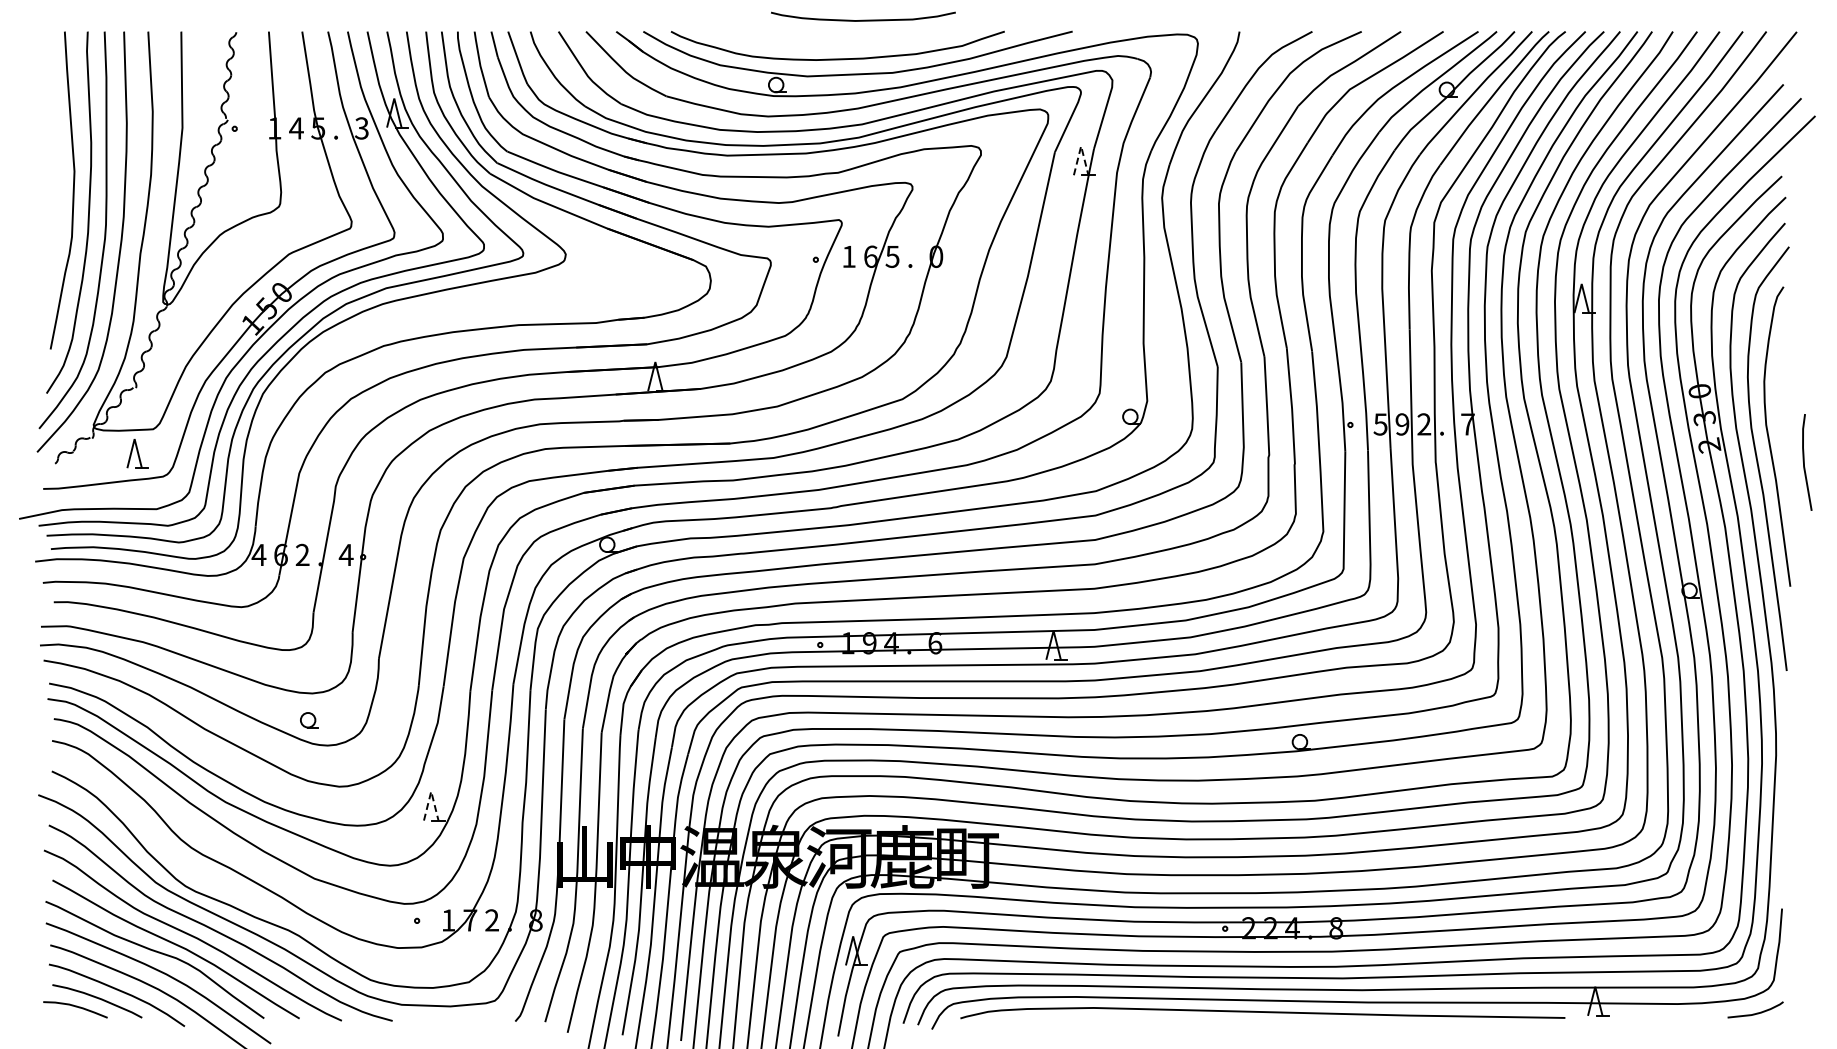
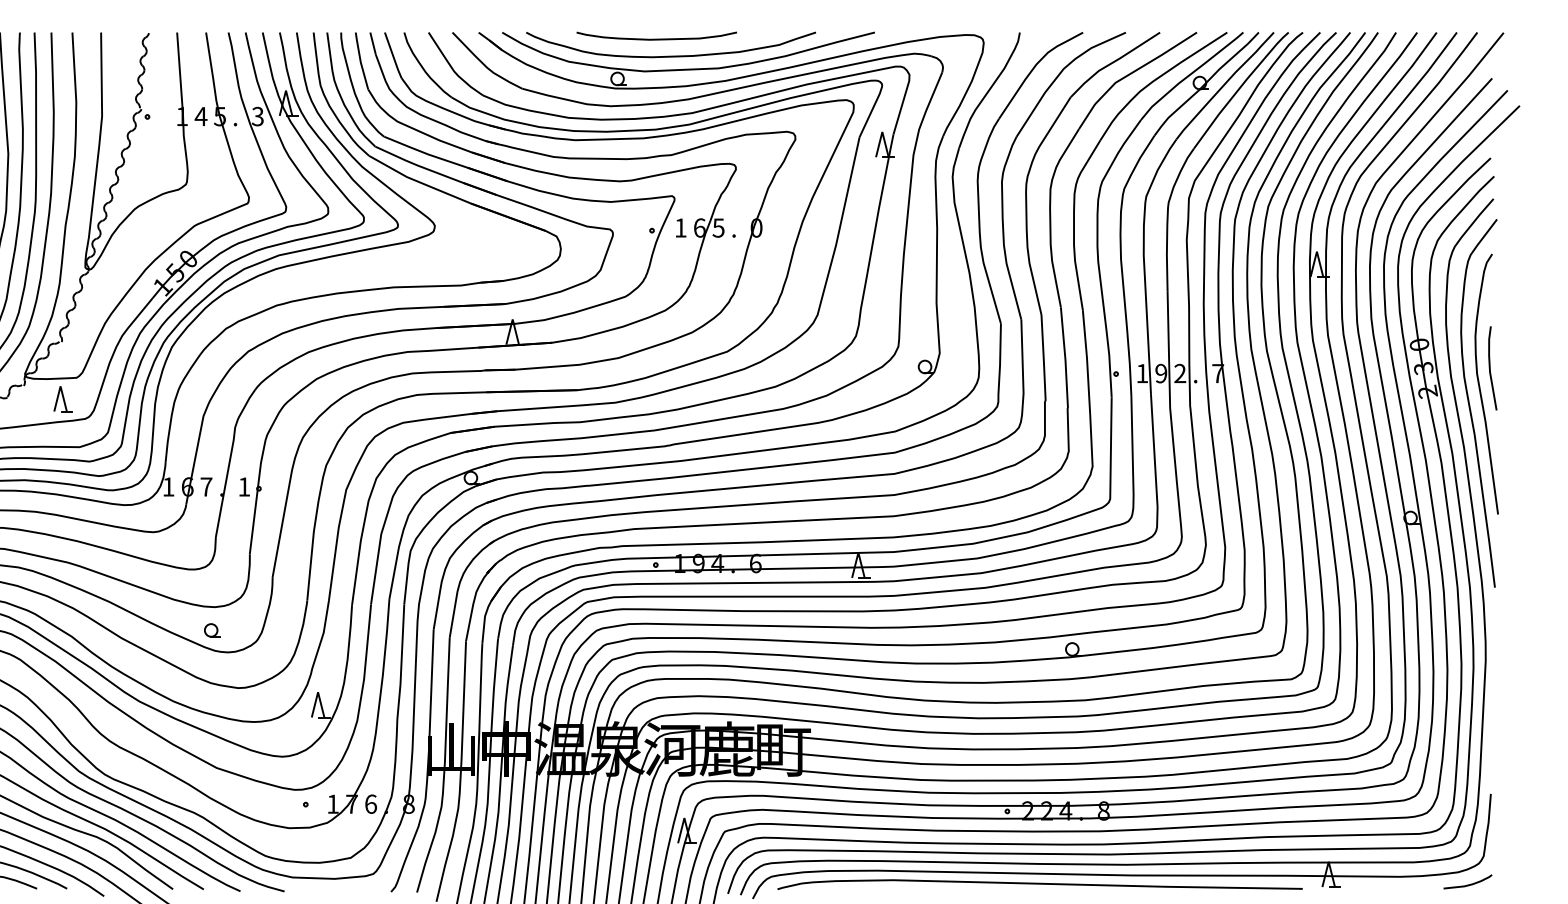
curve: (863, 19) -> (656, 38), moved
line: (1081, 146) -> (882, 132), dashed -> solid
text: (1380, 424) -> (1142, 373), 5 -> 1
line: (1804, 462) -> (1490, 368), moved
text: (258, 554) -> (168, 486), 4 -> 1
text: (302, 554) -> (206, 486), 2 -> 7
text: (345, 554) -> (243, 486), 4 -> 1
line: (431, 791) -> (318, 692), dashed -> solid
text: (492, 920) -> (371, 804), 2 -> 6

